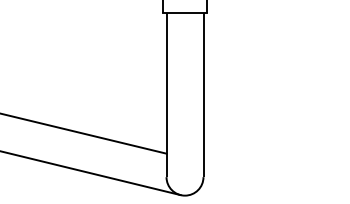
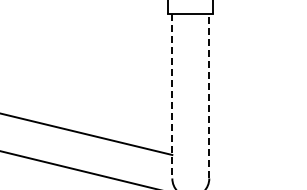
line: (203, 94) -> (209, 95), solid -> dashed
line: (166, 95) -> (172, 96), solid -> dashed

